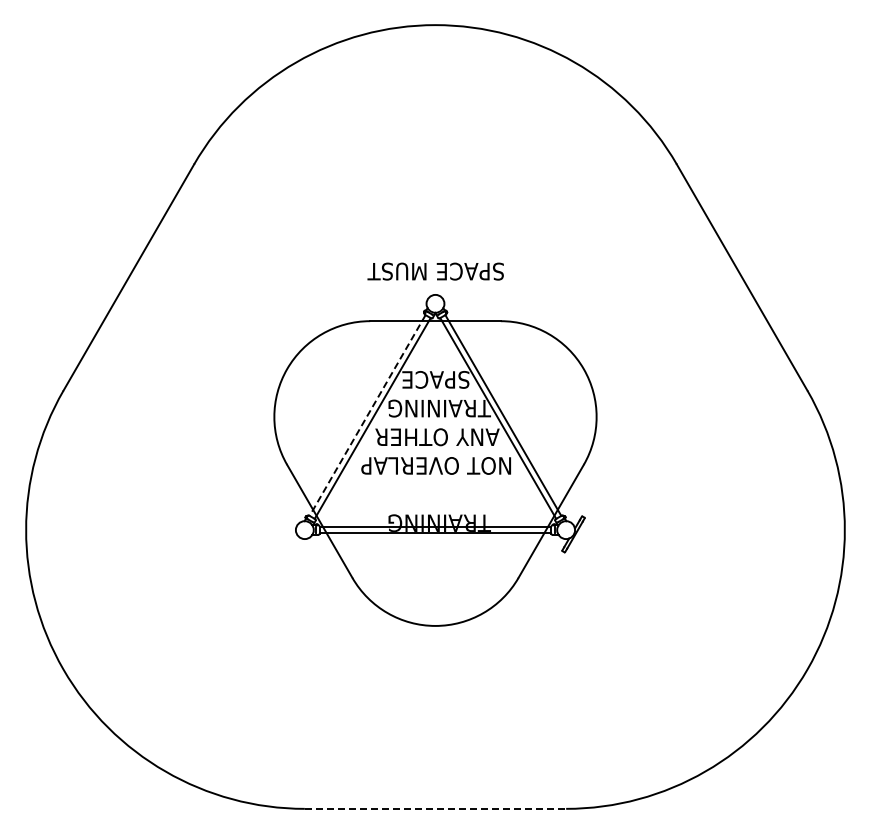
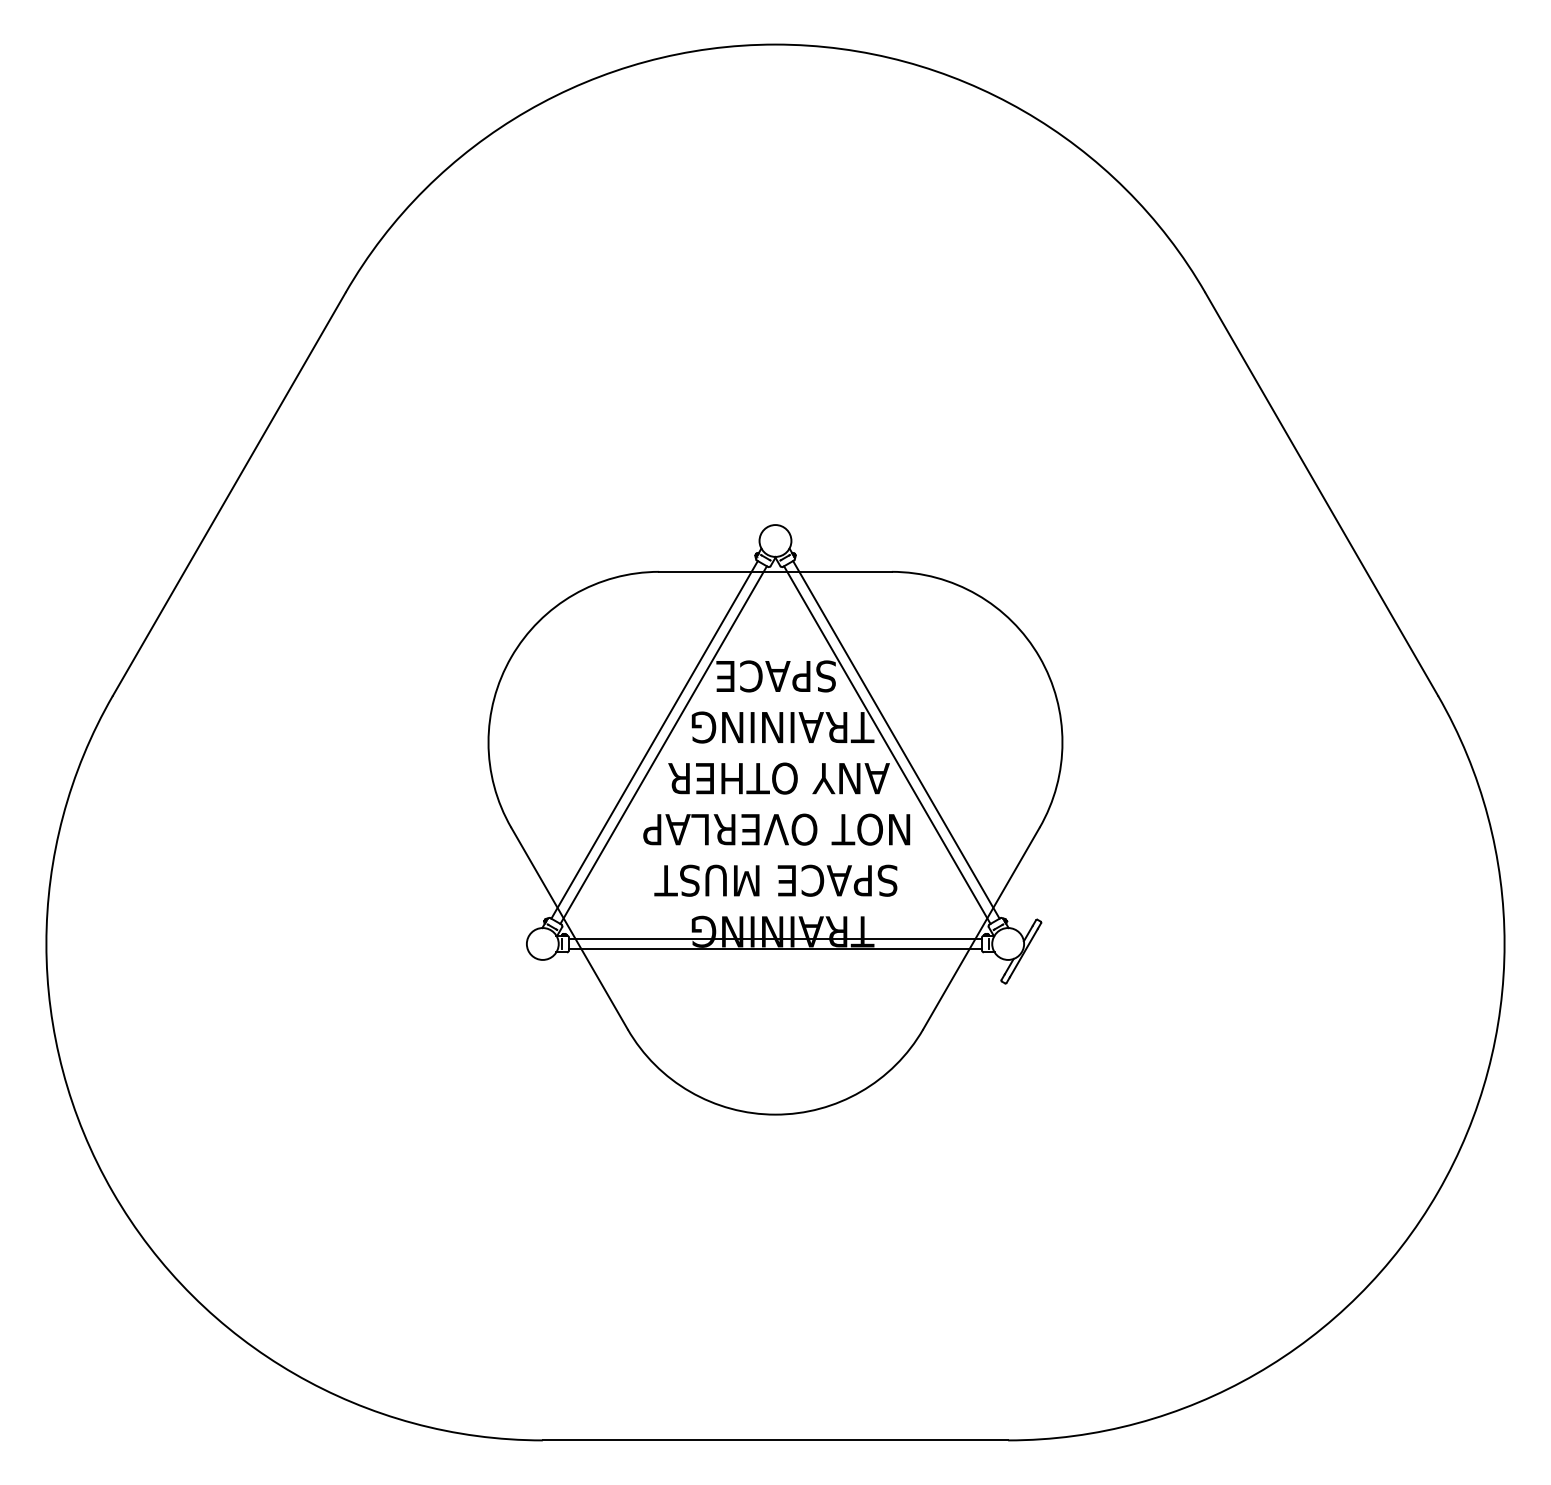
text: (435, 271) -> (775, 880), moved
line: (367, 415) -> (654, 739), dashed -> solid
line: (435, 808) -> (775, 1439), dashed -> solid

